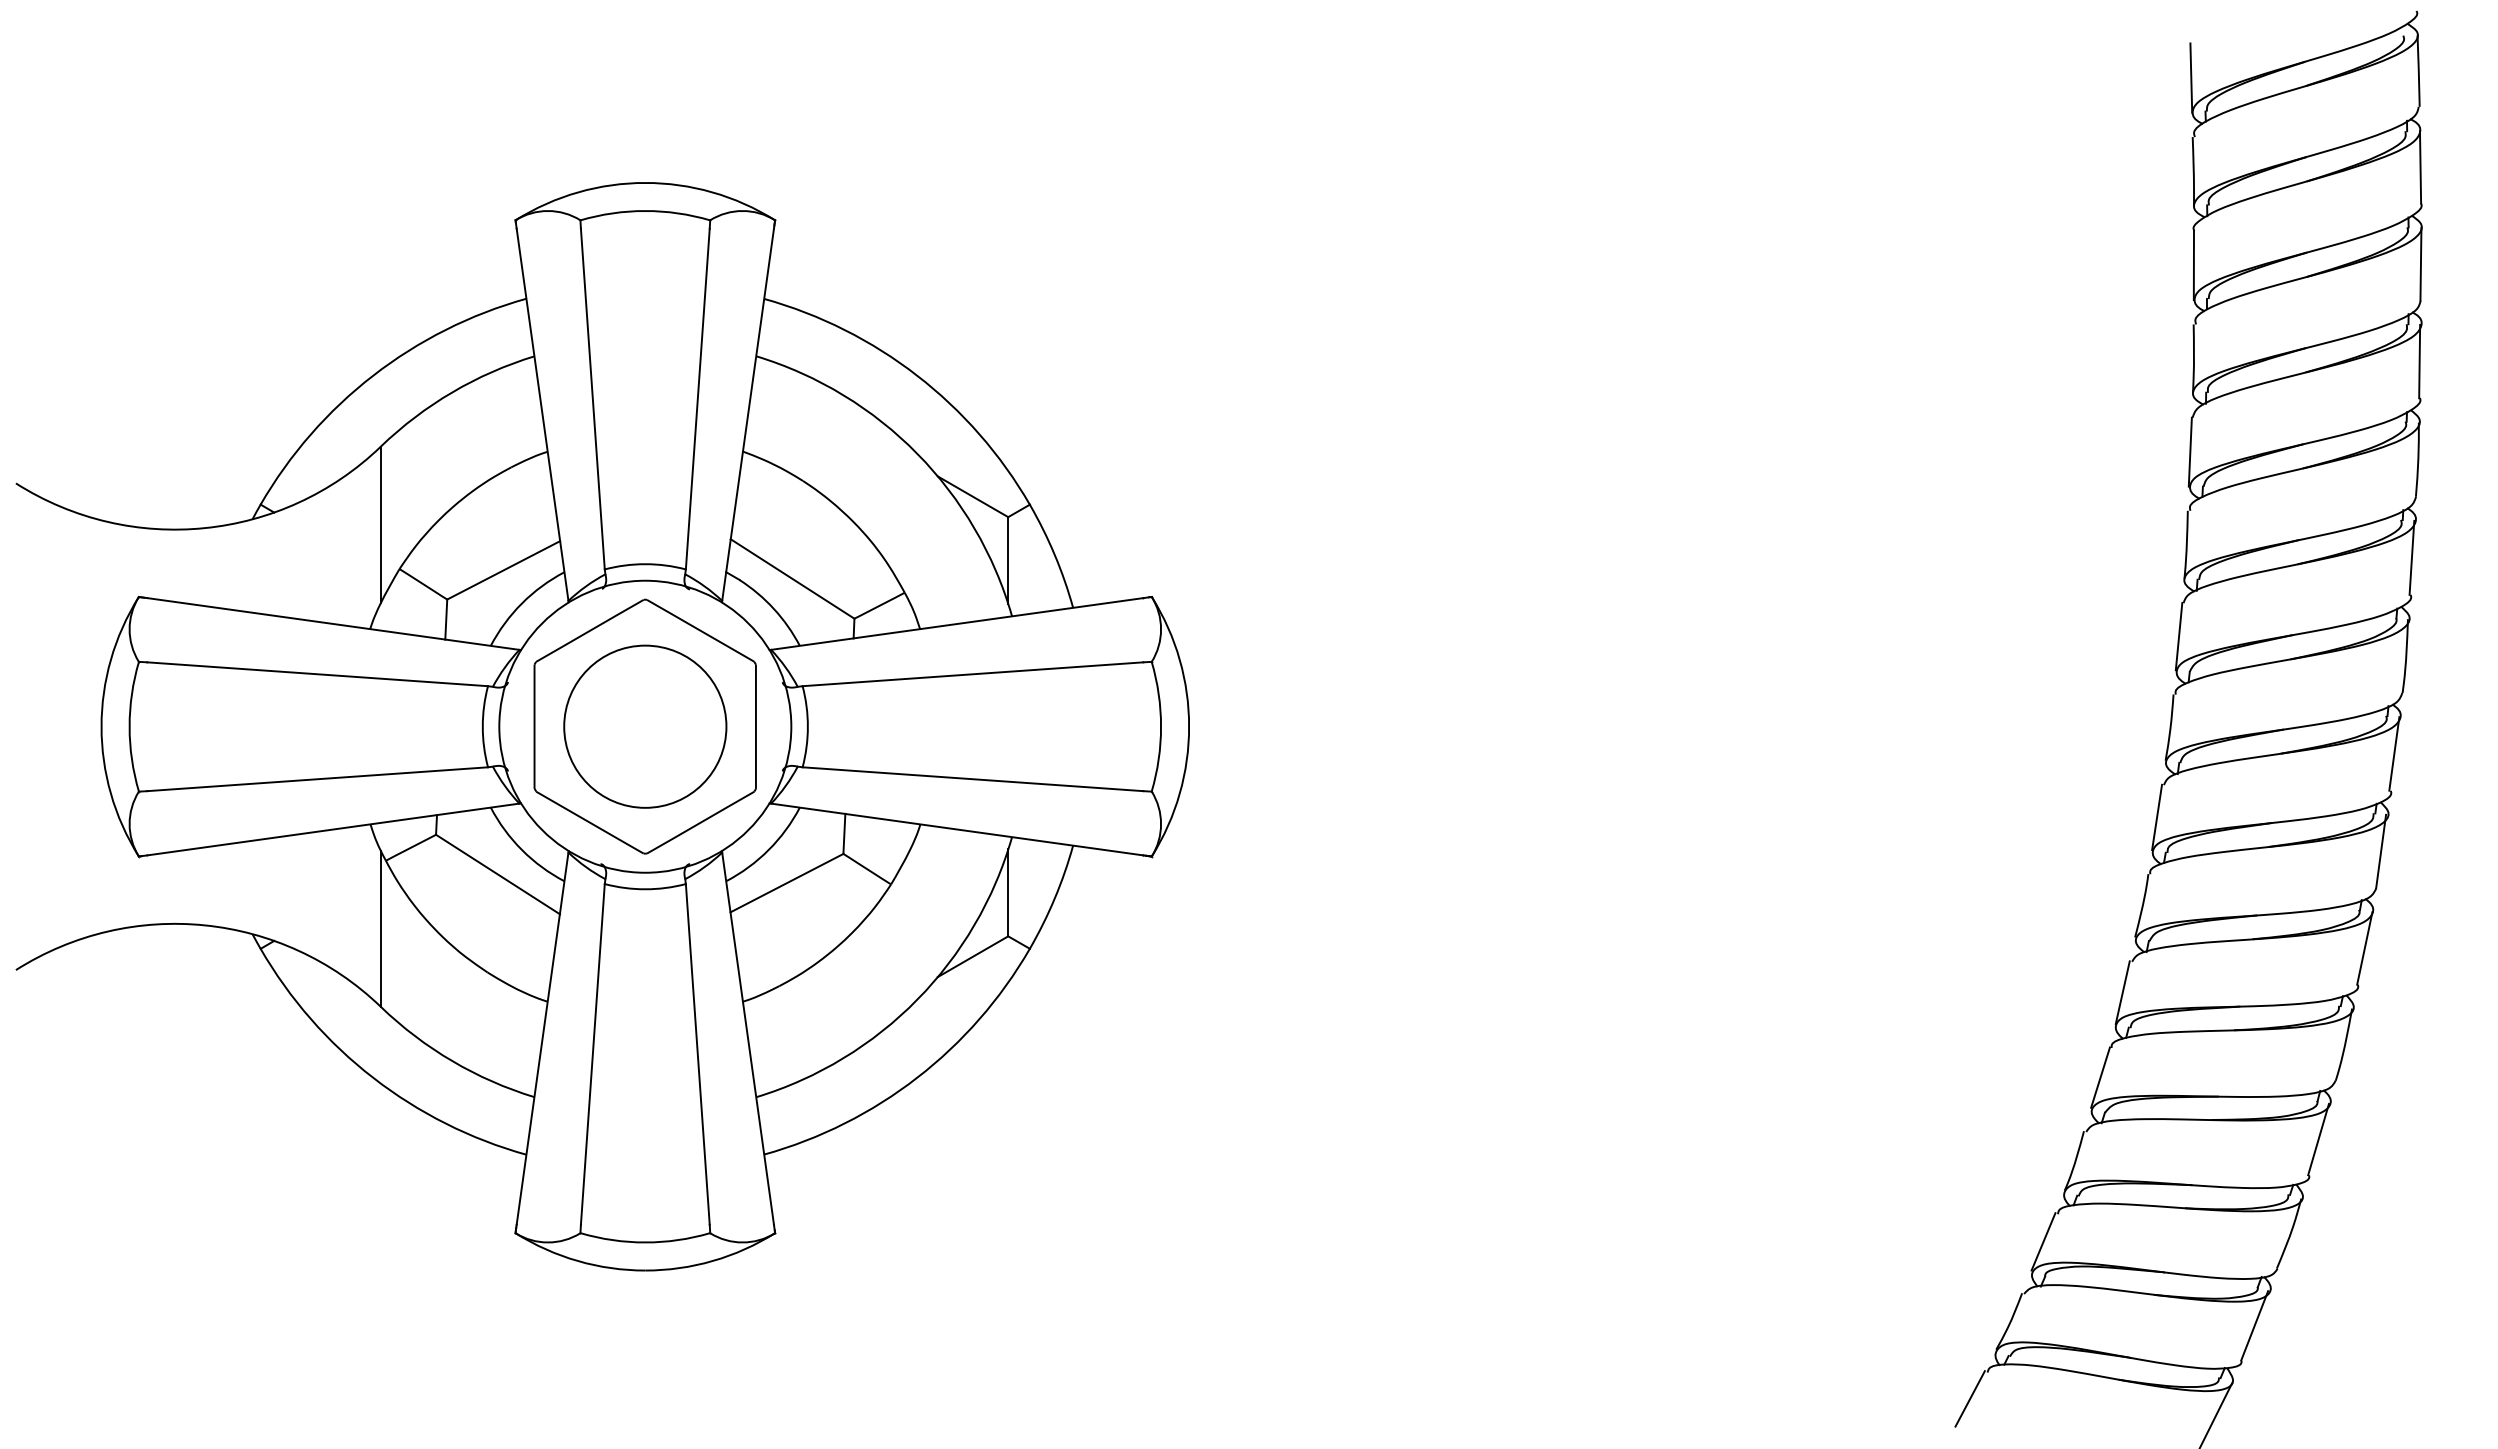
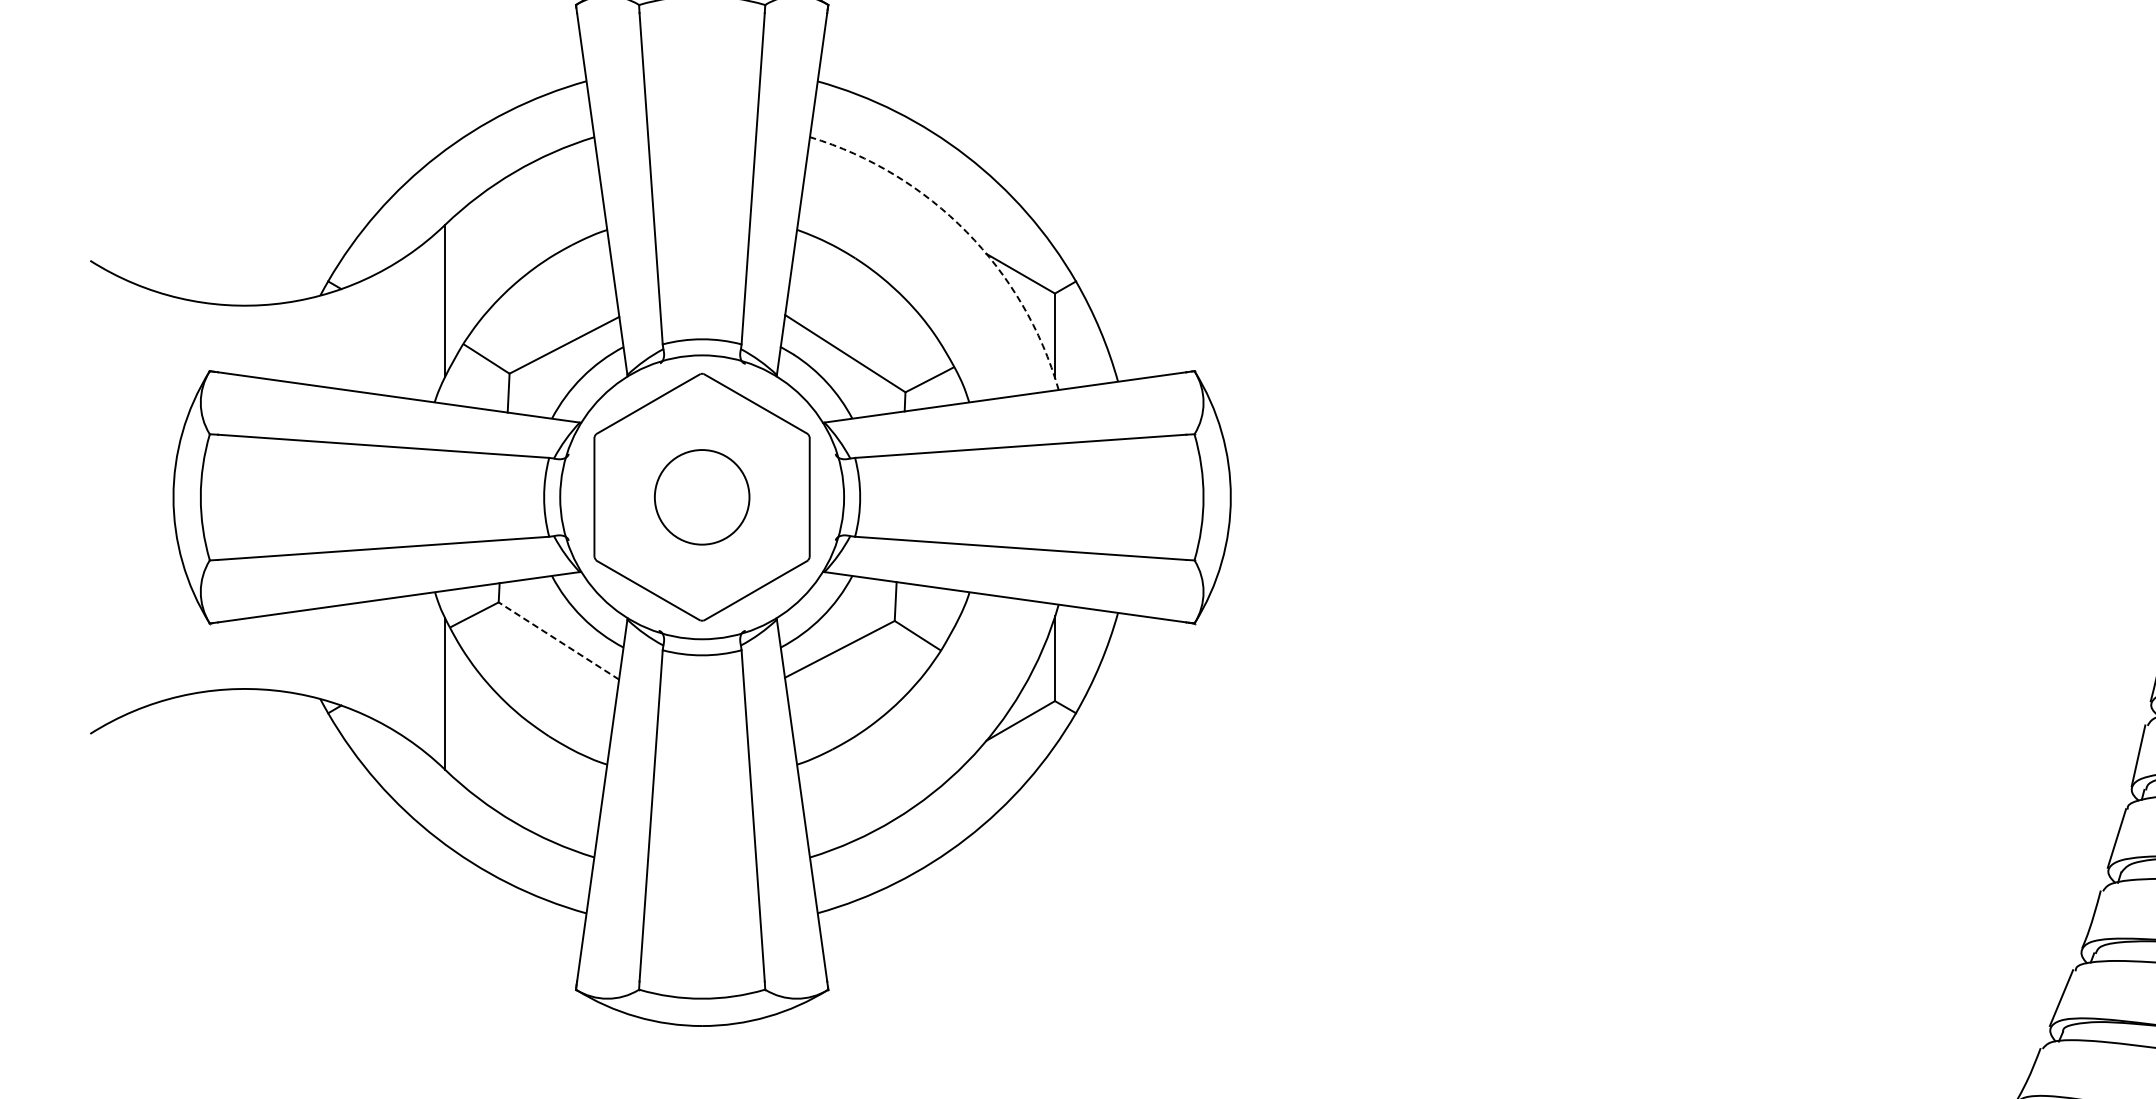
arc: (917, 453) -> (966, 231), solid -> dashed
circle: (645, 726) -> (702, 497), size x0.6
line: (498, 874) -> (559, 640), solid -> dashed

